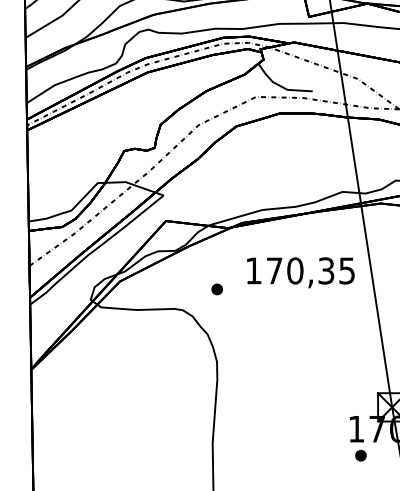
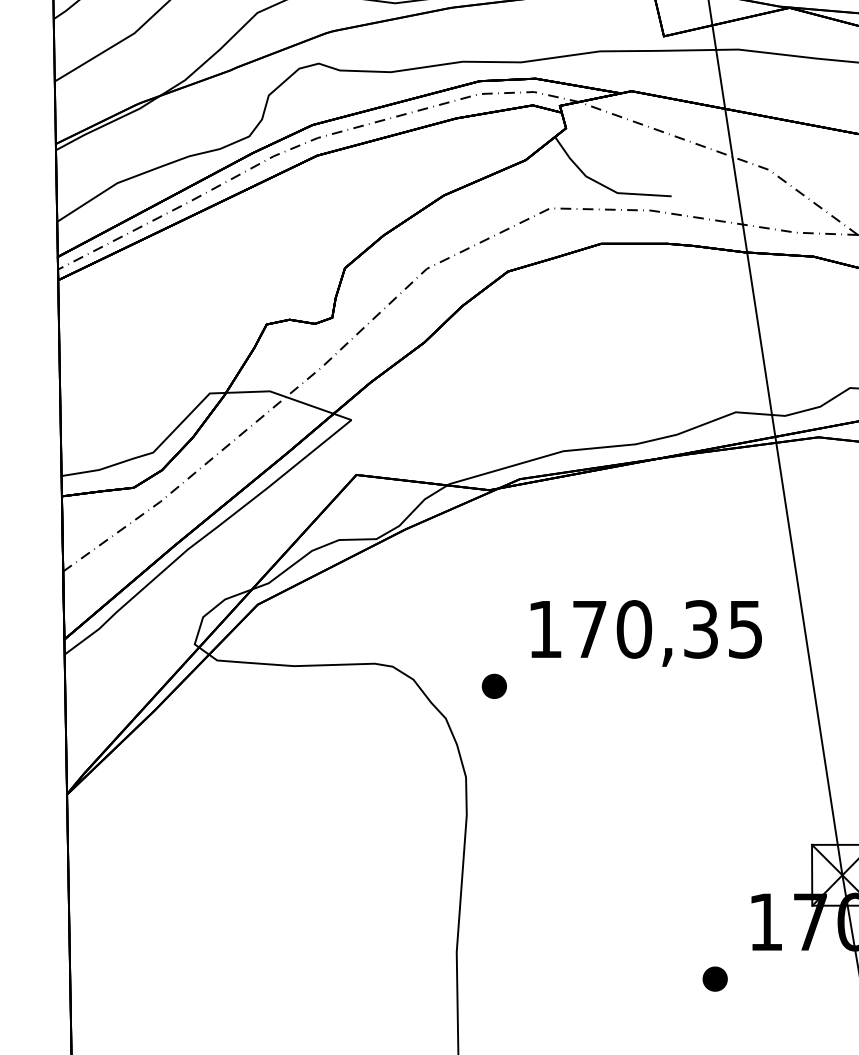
text: (300, 272) -> (645, 632), moved
part: (216, 289) -> (492, 686), moved
part: (360, 455) -> (714, 978), moved

